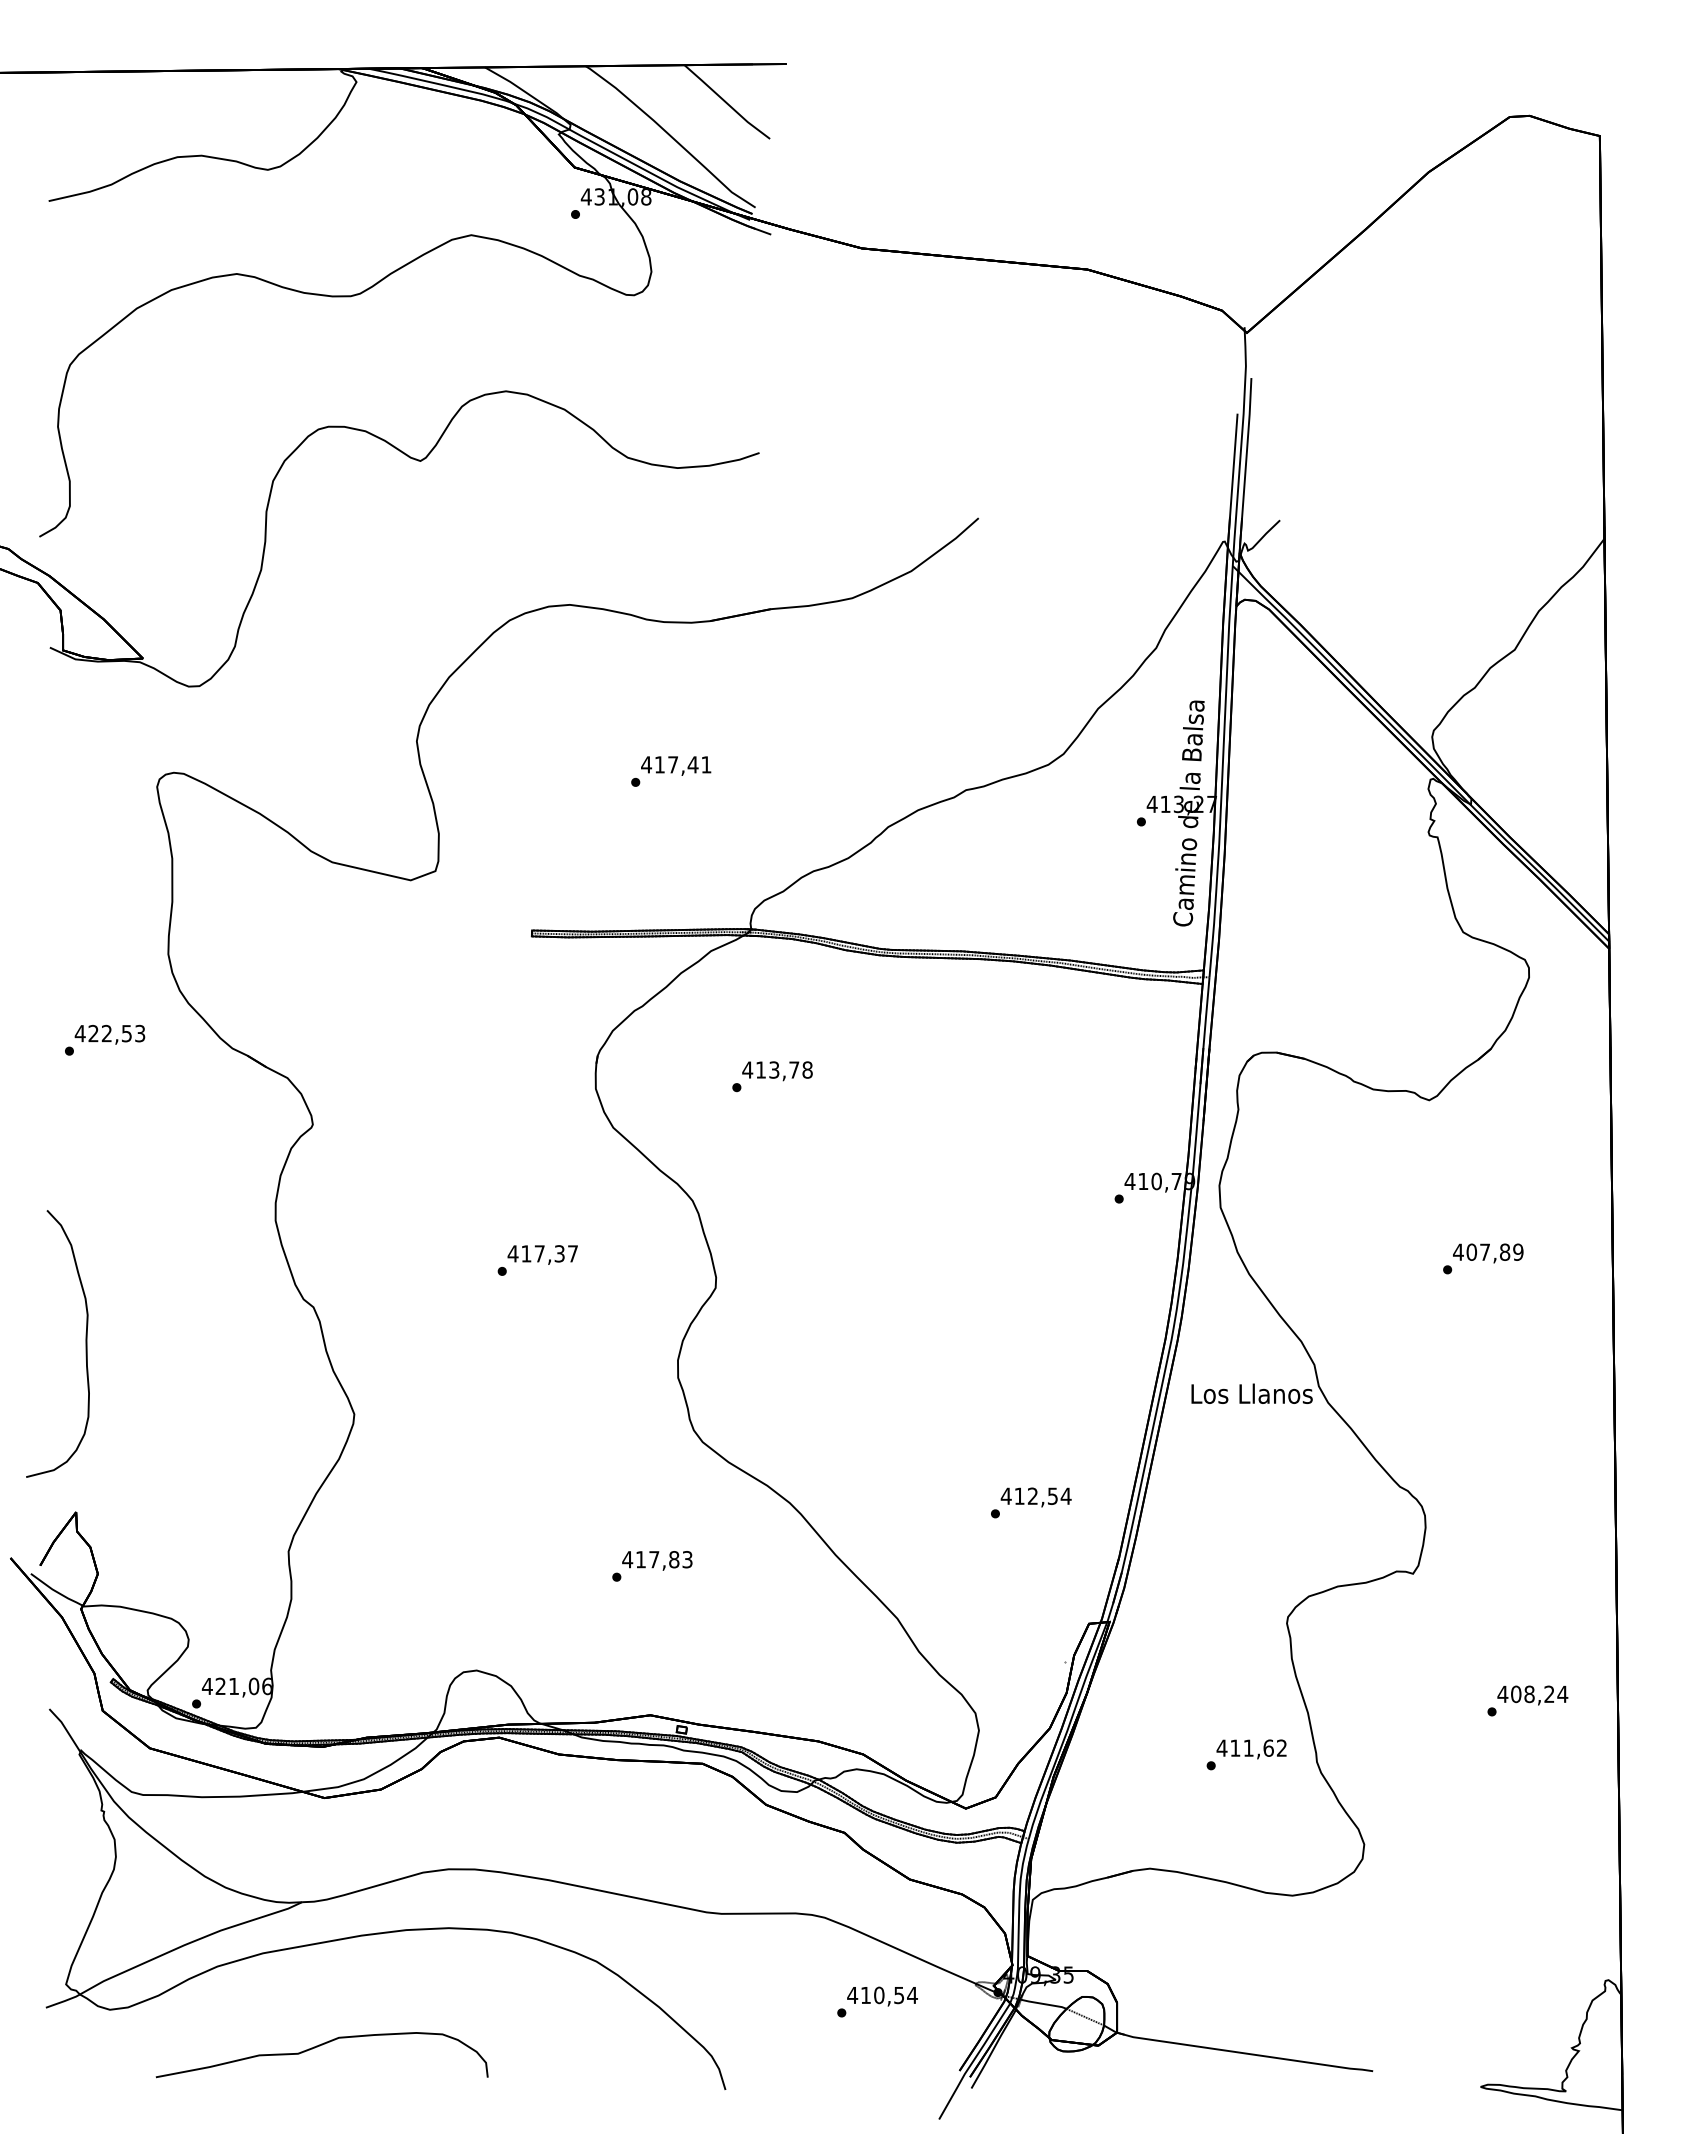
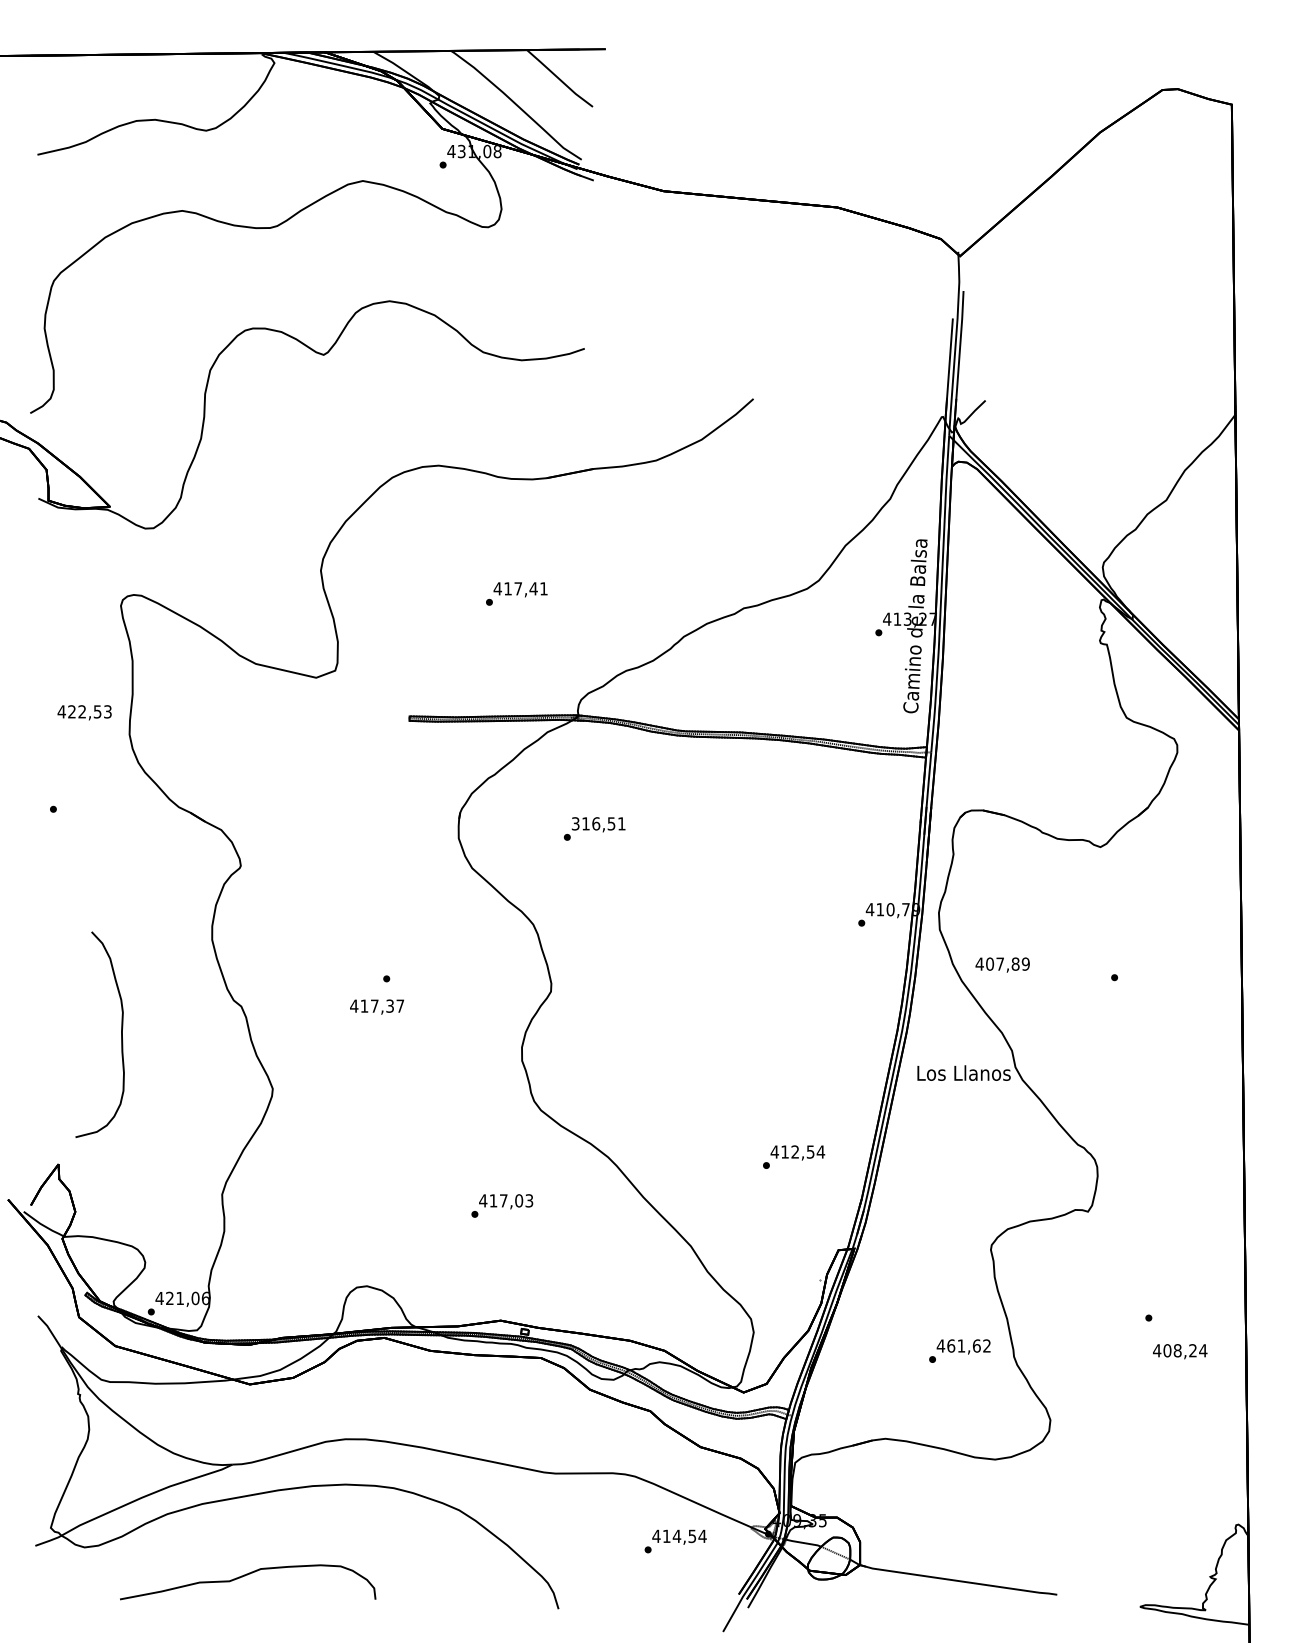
text: (109, 1034) -> (84, 712), moved
text: (777, 1069) -> (598, 823), 413,78 -> 316,51
text: (1488, 1253) -> (1002, 965), moved
text: (542, 1254) -> (376, 1006), moved
part: (85, 1343) -> (121, 1034), moved
text: (674, 1559) -> (519, 1200), 417,83 -> 417,03
text: (1532, 1695) -> (1179, 1351), moved
text: (1235, 1747) -> (951, 1345), 411,62 -> 461,62
text: (878, 1995) -> (676, 1536), 410,54 -> 414,54

